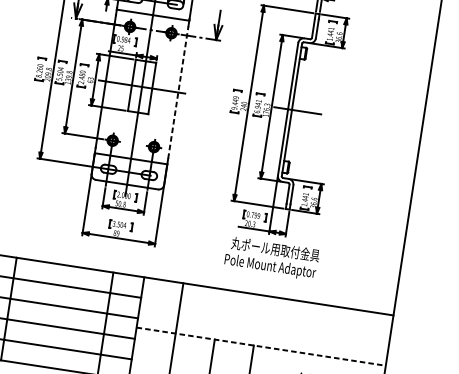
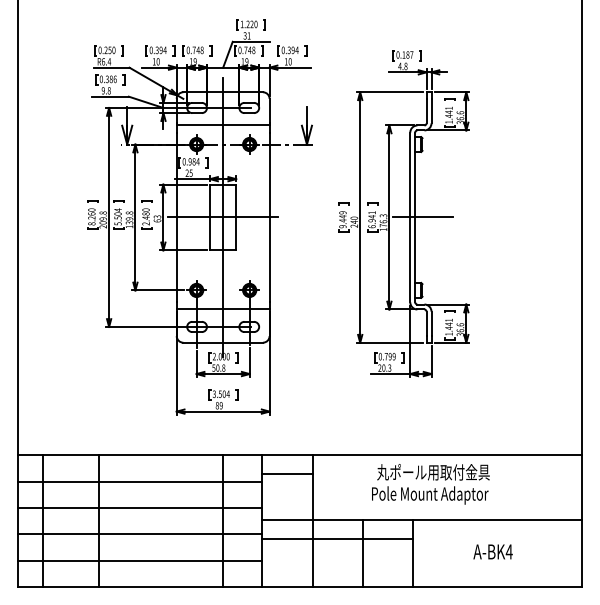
line: (178, 92) -> (269, 217), dashed -> solid
text: (271, 258) -> (430, 484), moved
line: (161, 295) -> (287, 474), added
line: (261, 346) -> (422, 519), dashed -> solid
line: (192, 351) -> (337, 538), added

